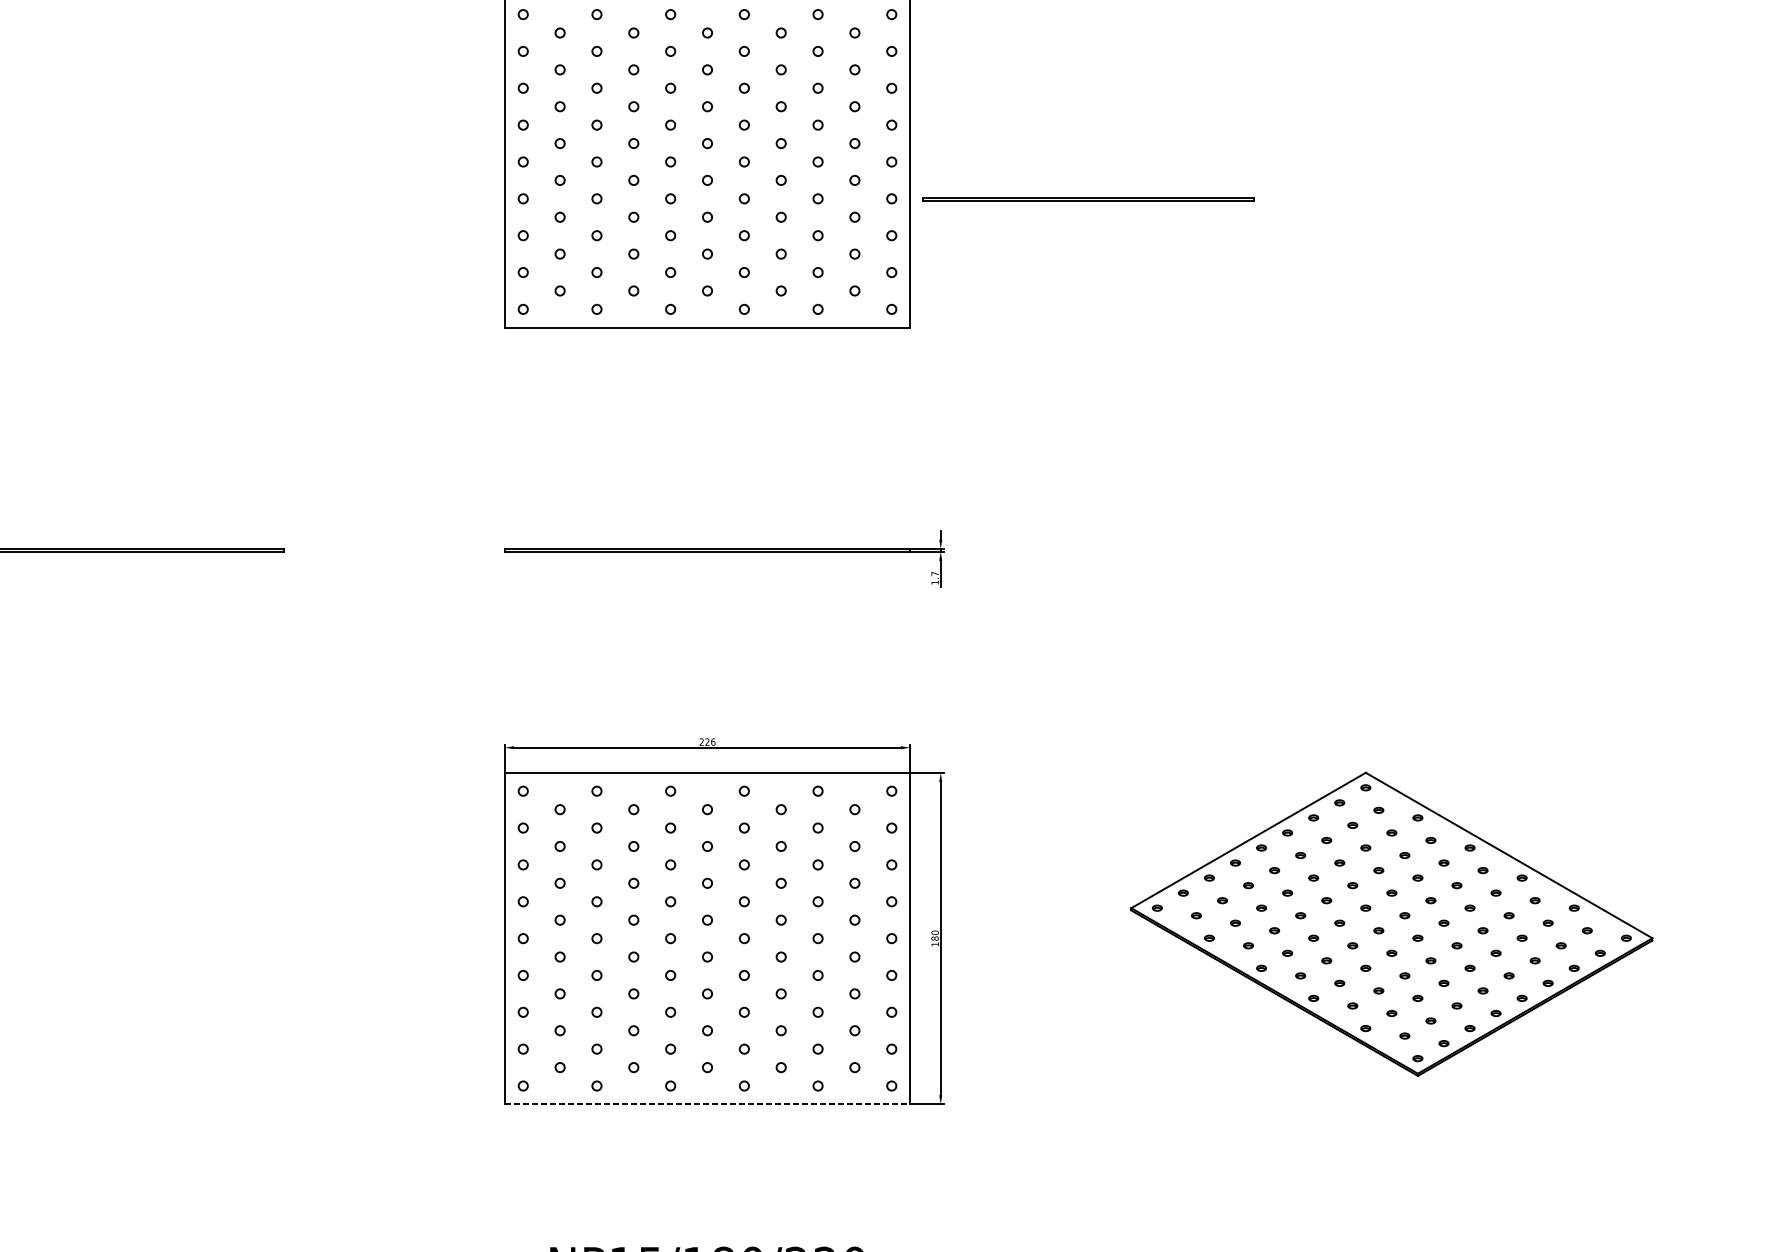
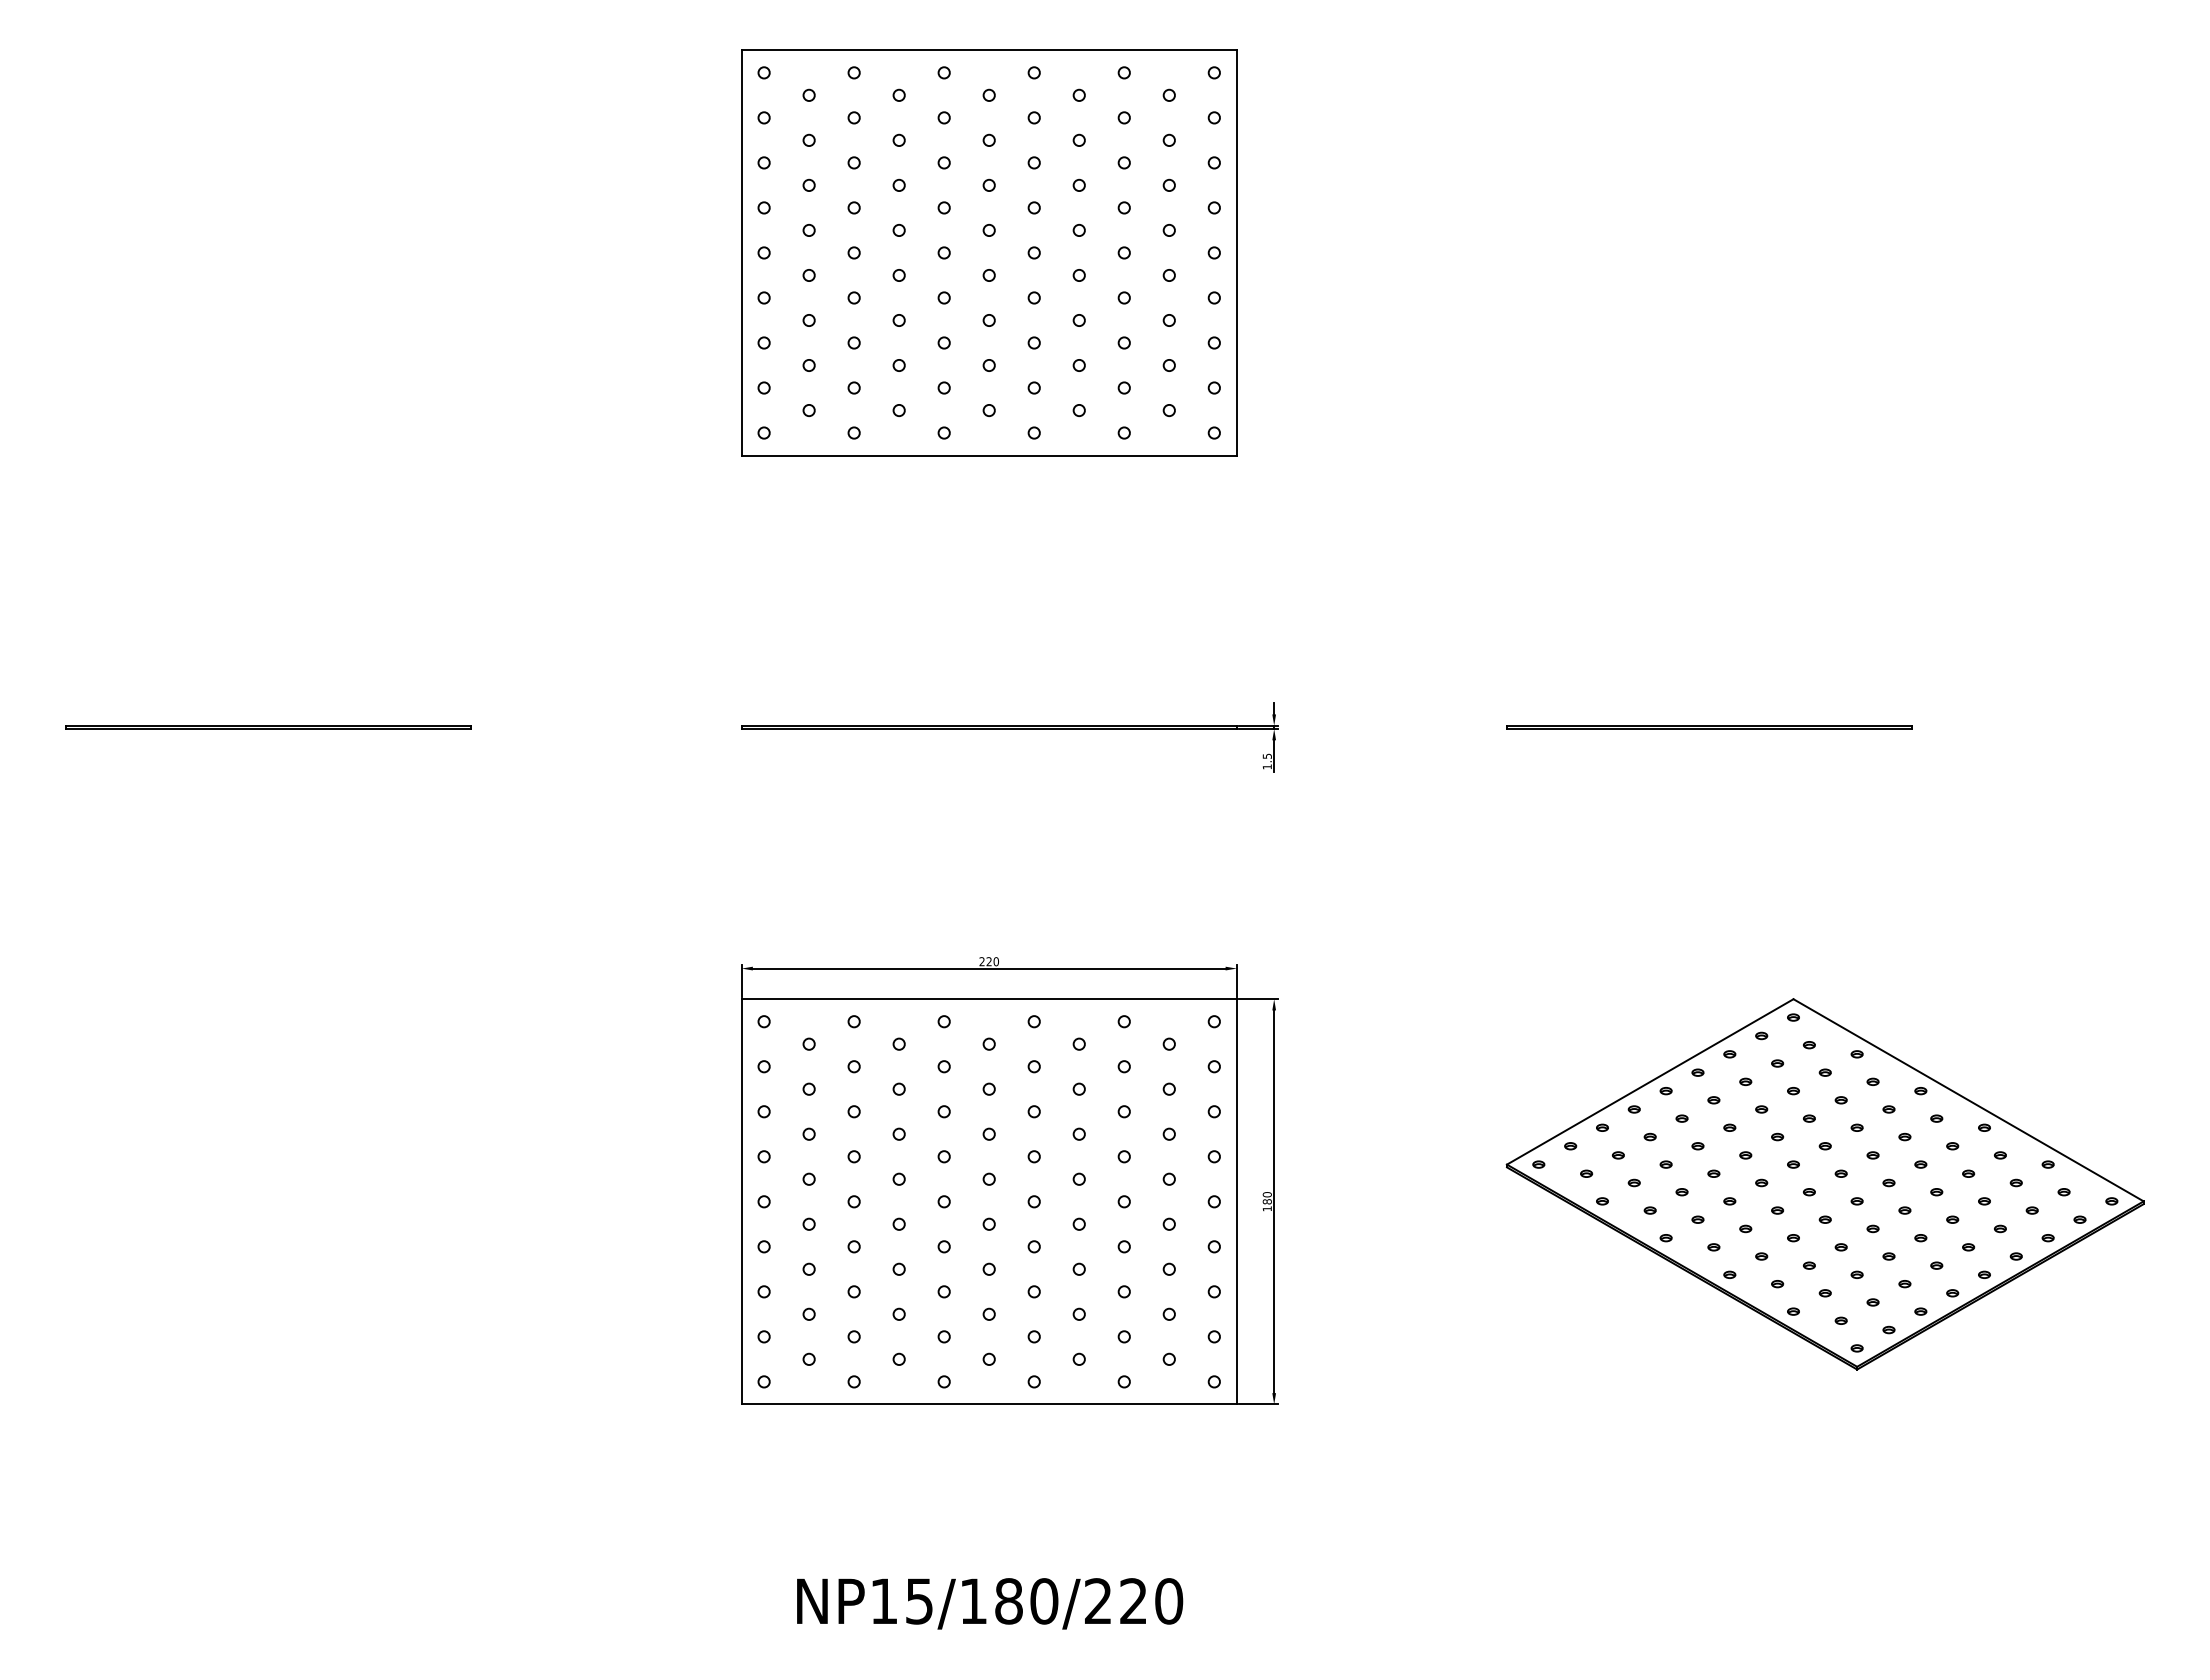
line: (1088, 198) -> (1709, 726), moved
text: (935, 573) -> (1267, 755), 1.7 -> 1.5
text: (713, 741) -> (996, 961), 226 -> 220
line: (707, 1104) -> (989, 1404), dashed -> solid

